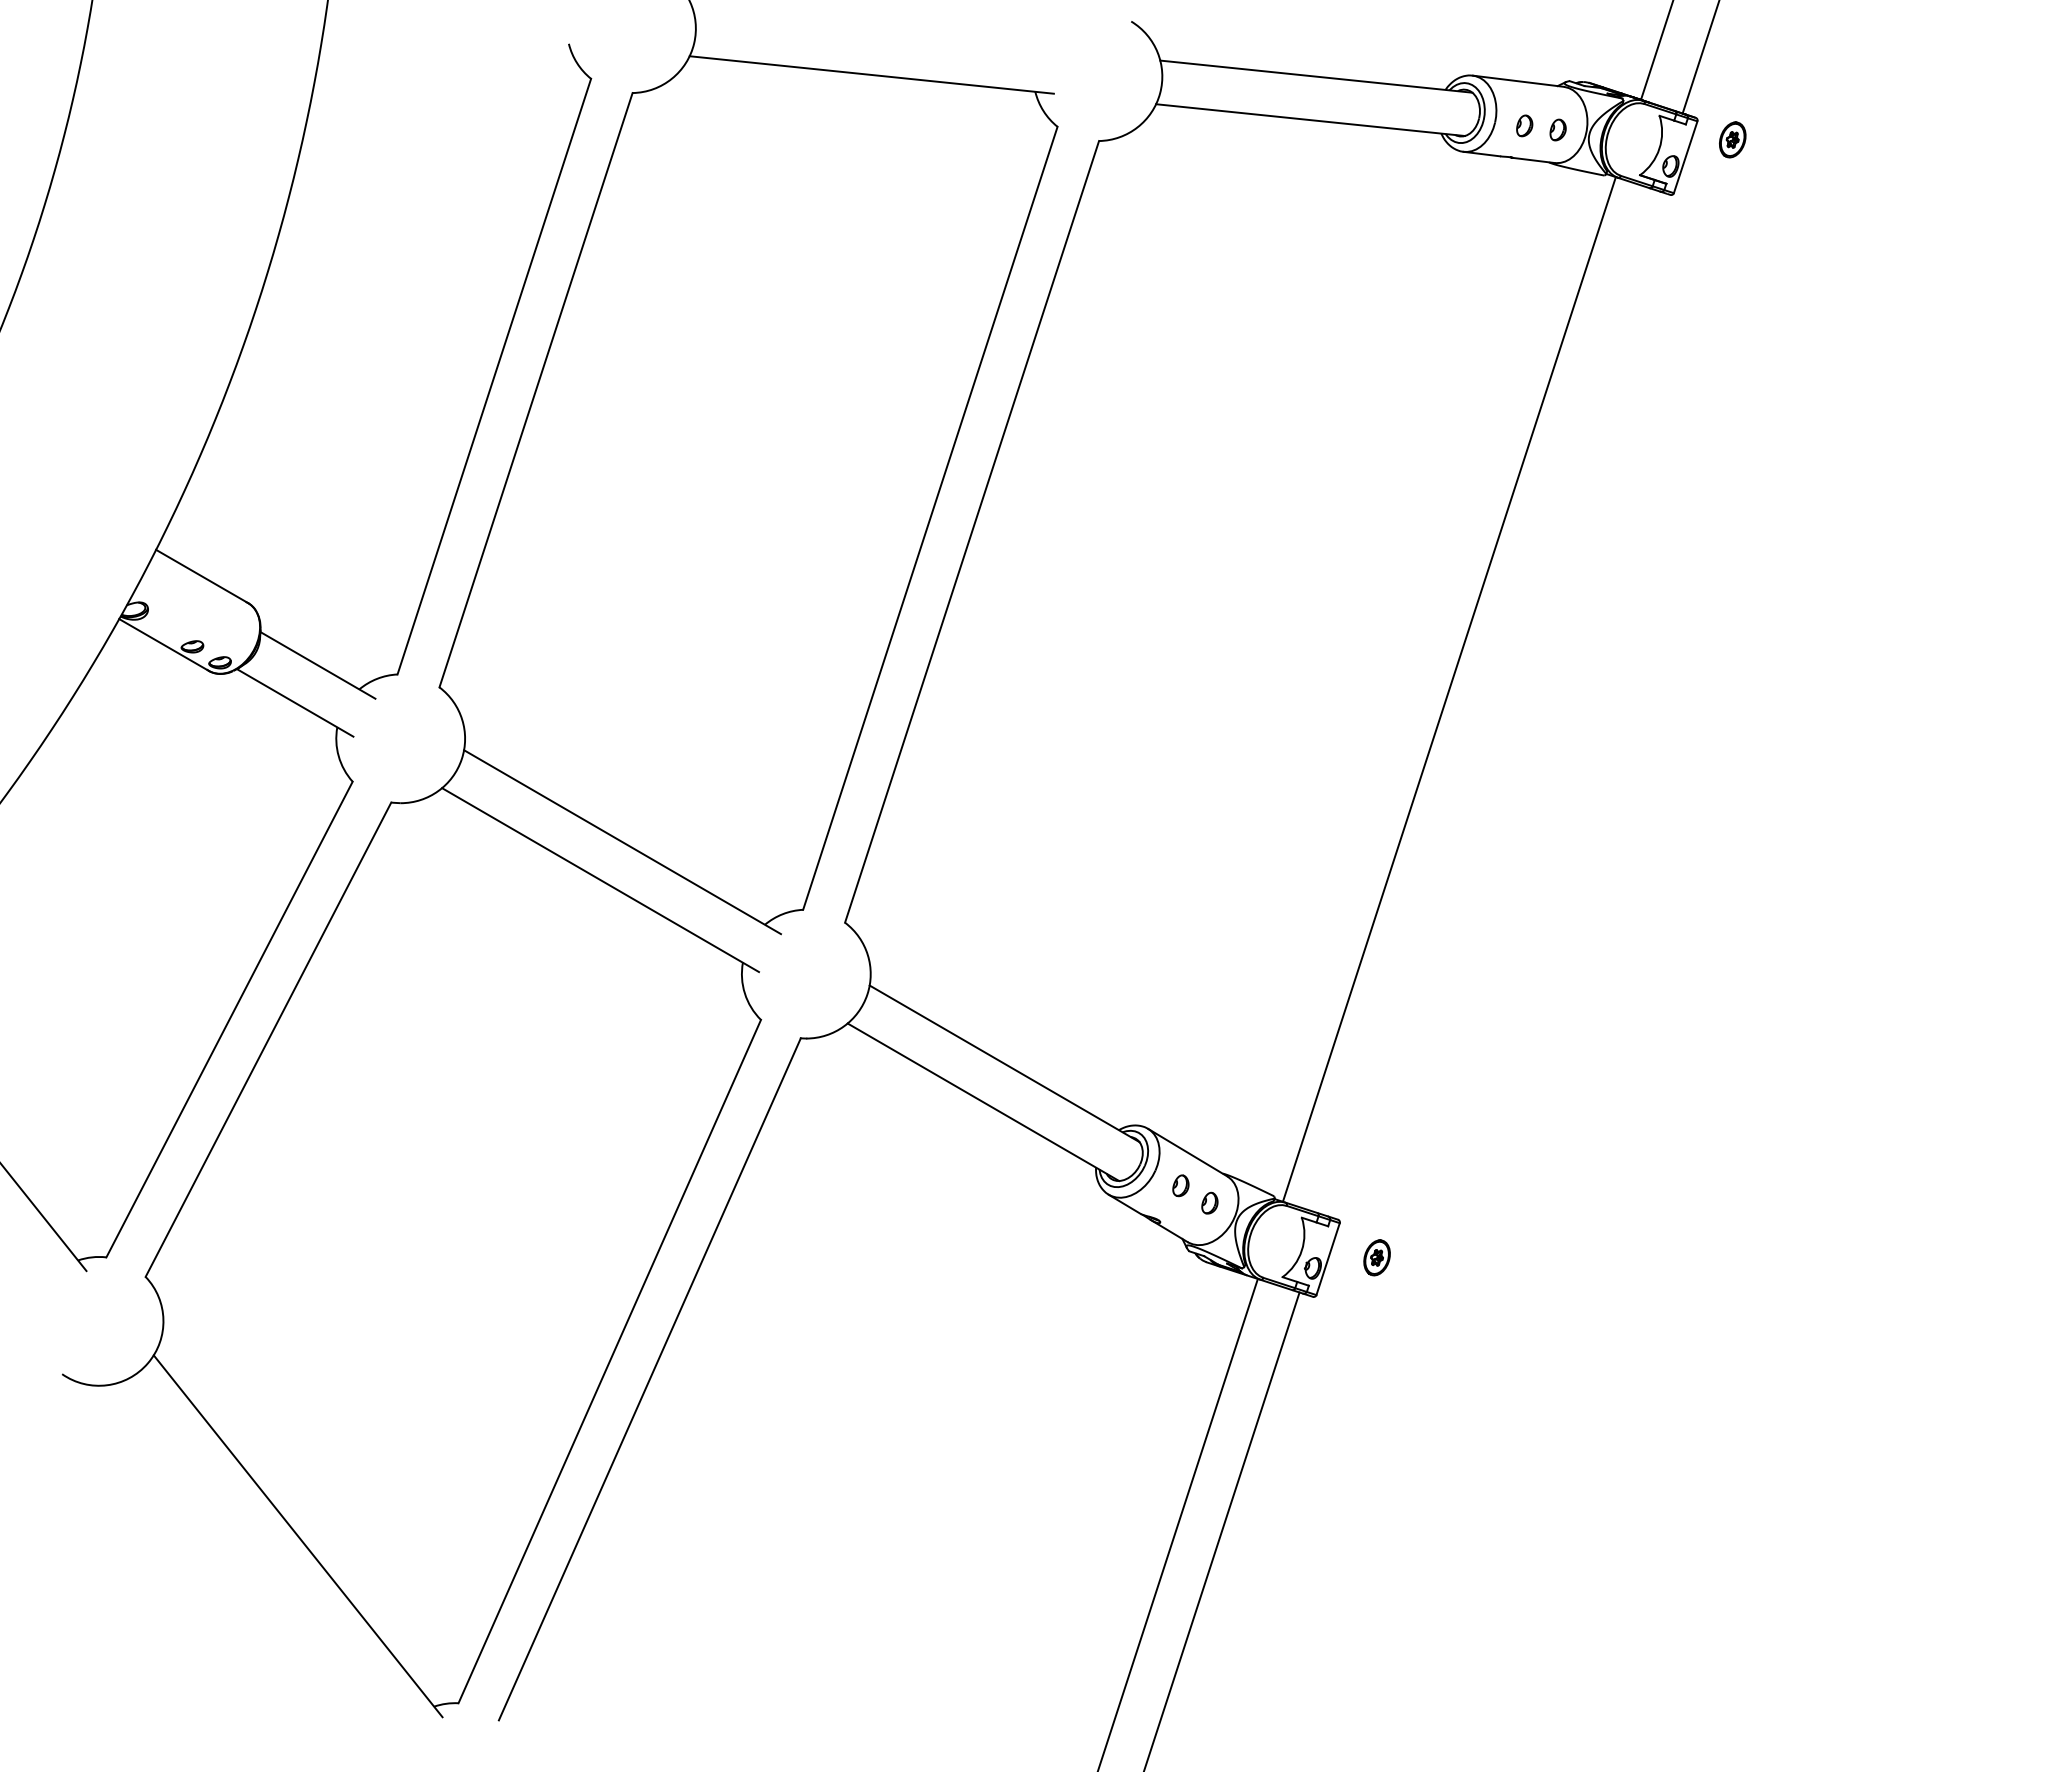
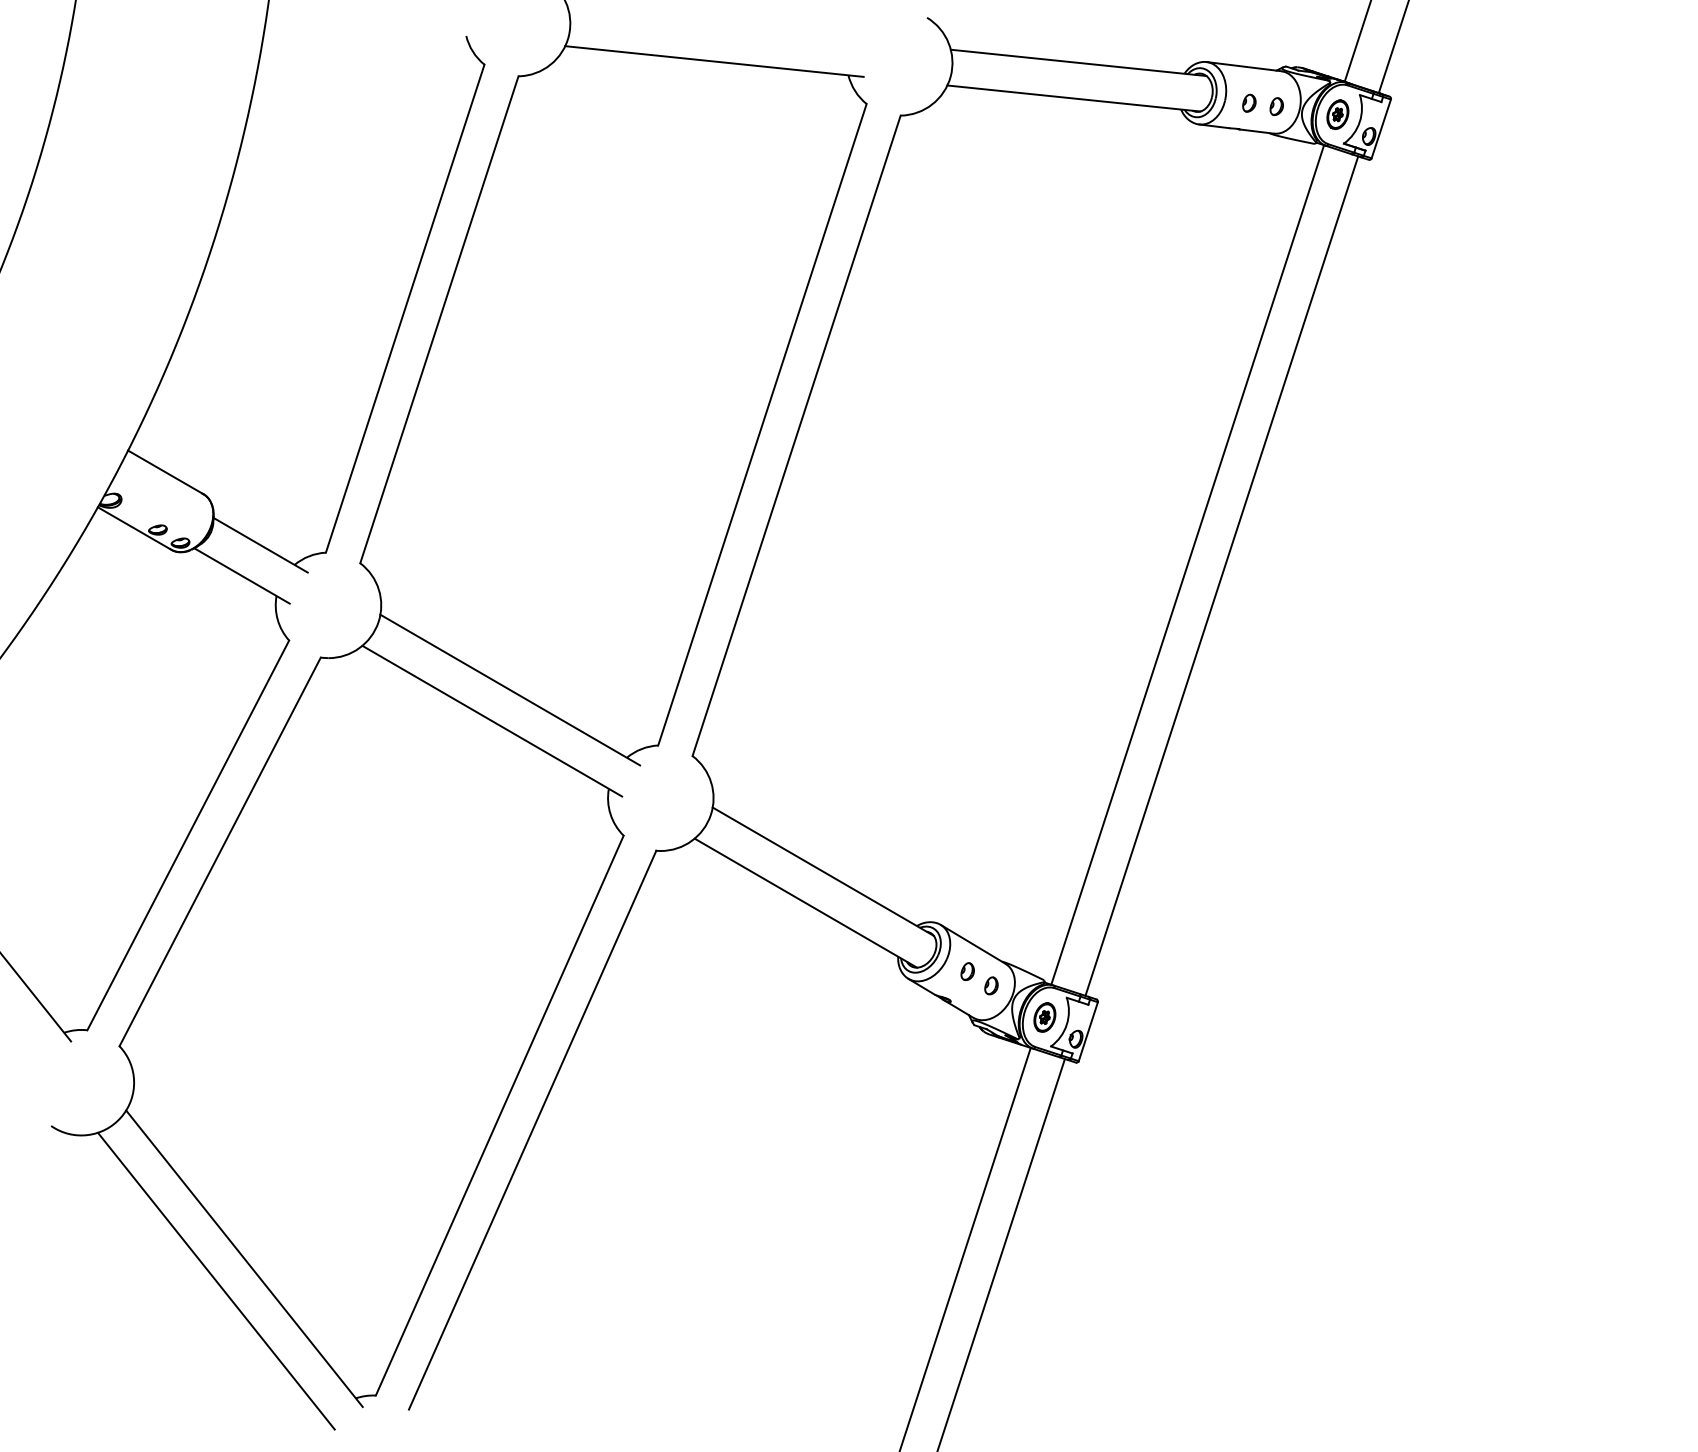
part: (1732, 139) -> (1337, 114), moved
line: (1490, 702) -> (1221, 575), added
part: (1376, 1257) -> (1044, 1017), moved
line: (263, 1563) -> (216, 1281), added

